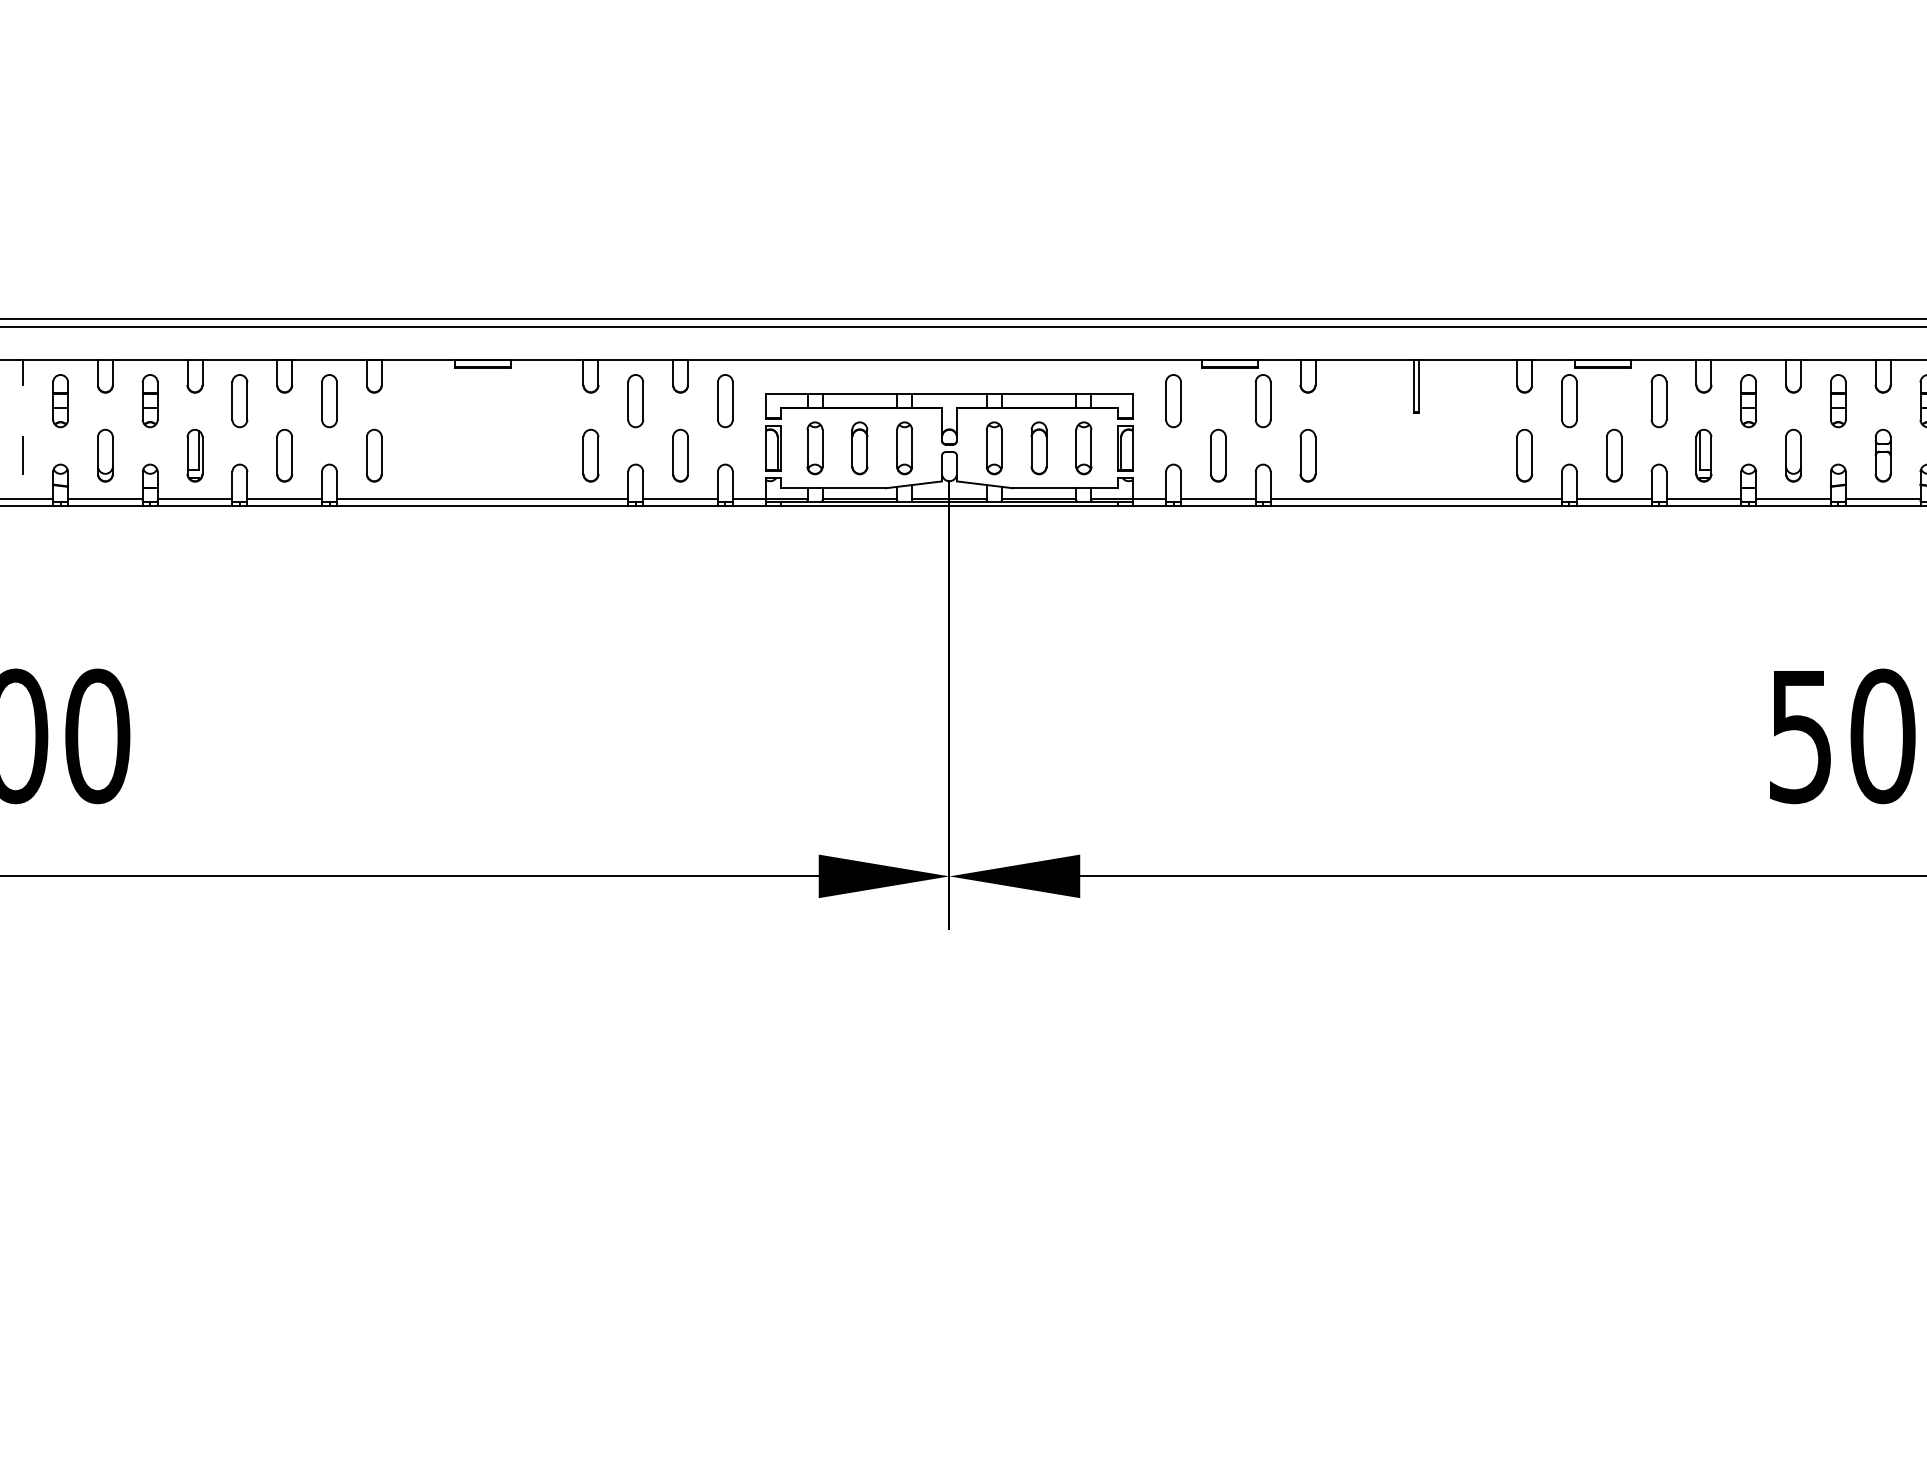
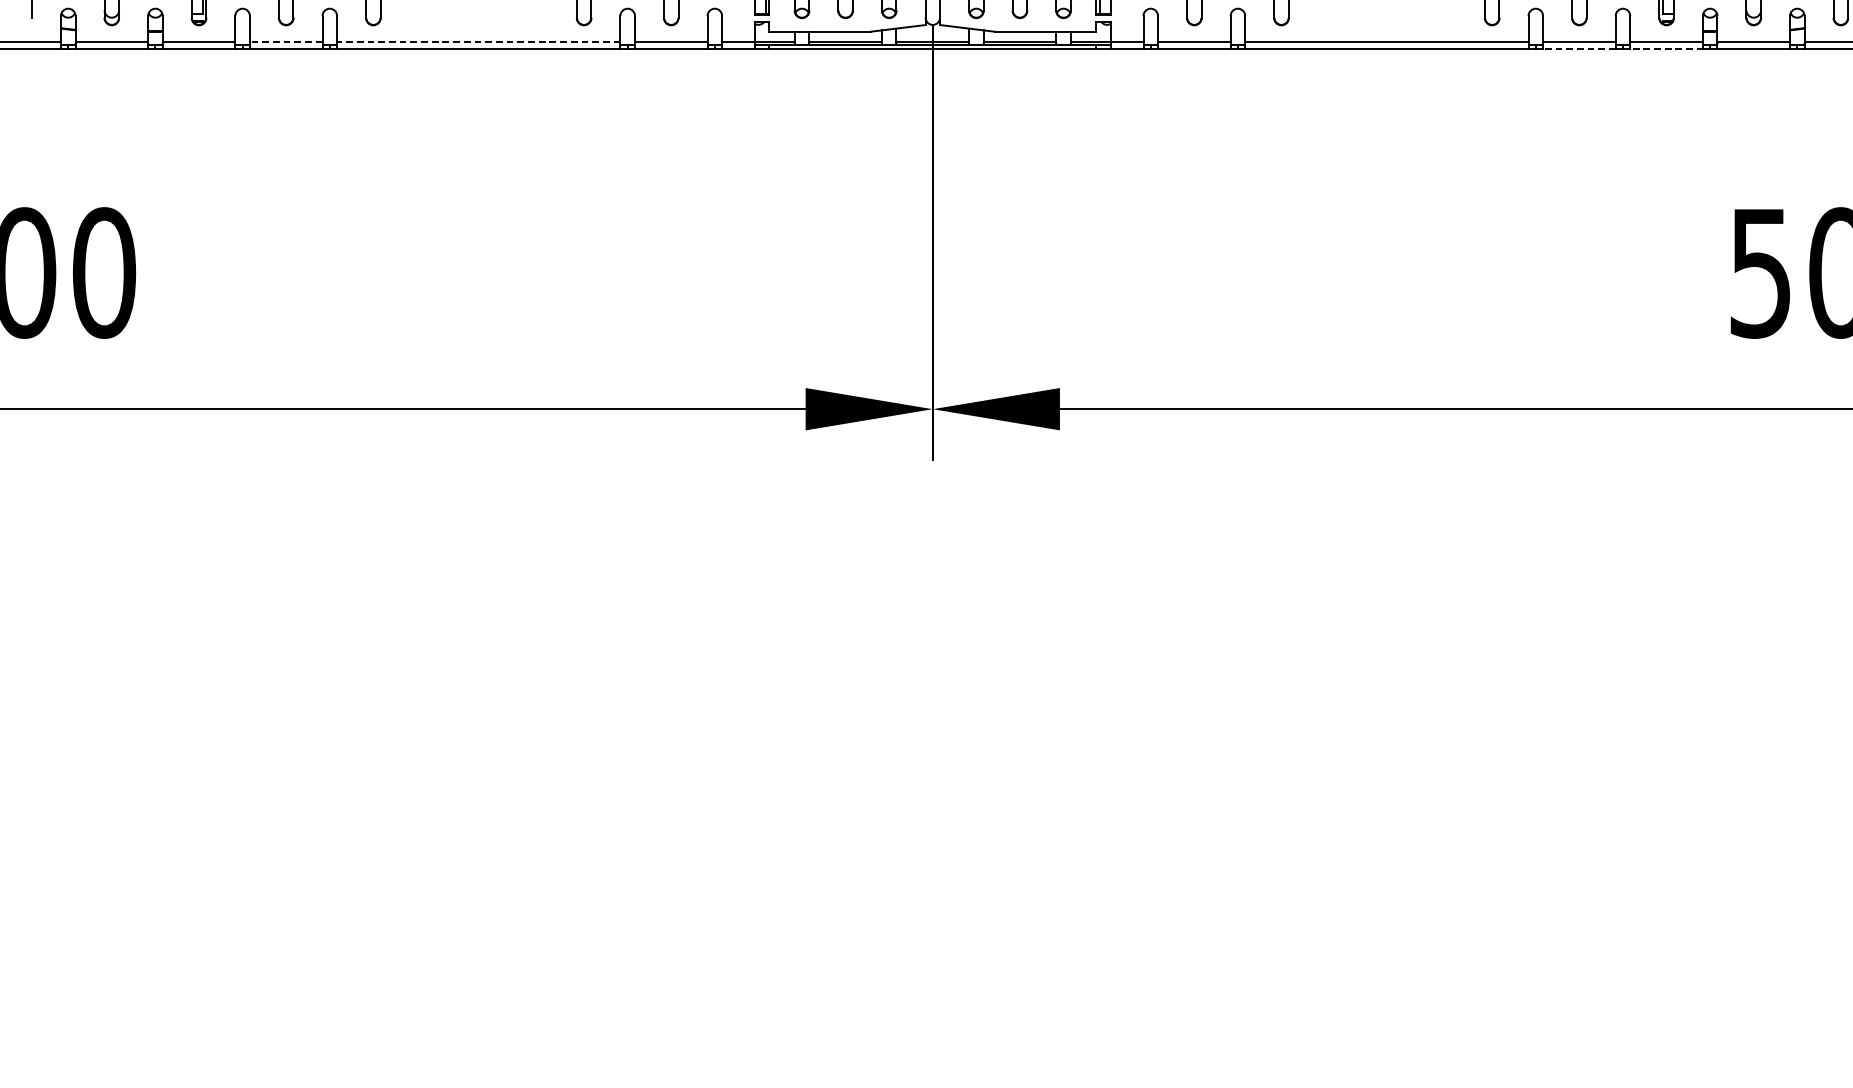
line: (284, 499) -> (286, 42), solid -> dashed
line: (482, 499) -> (478, 42), solid -> dashed
line: (1614, 505) -> (1579, 48), solid -> dashed
line: (1704, 505) -> (1667, 48), solid -> dashed

